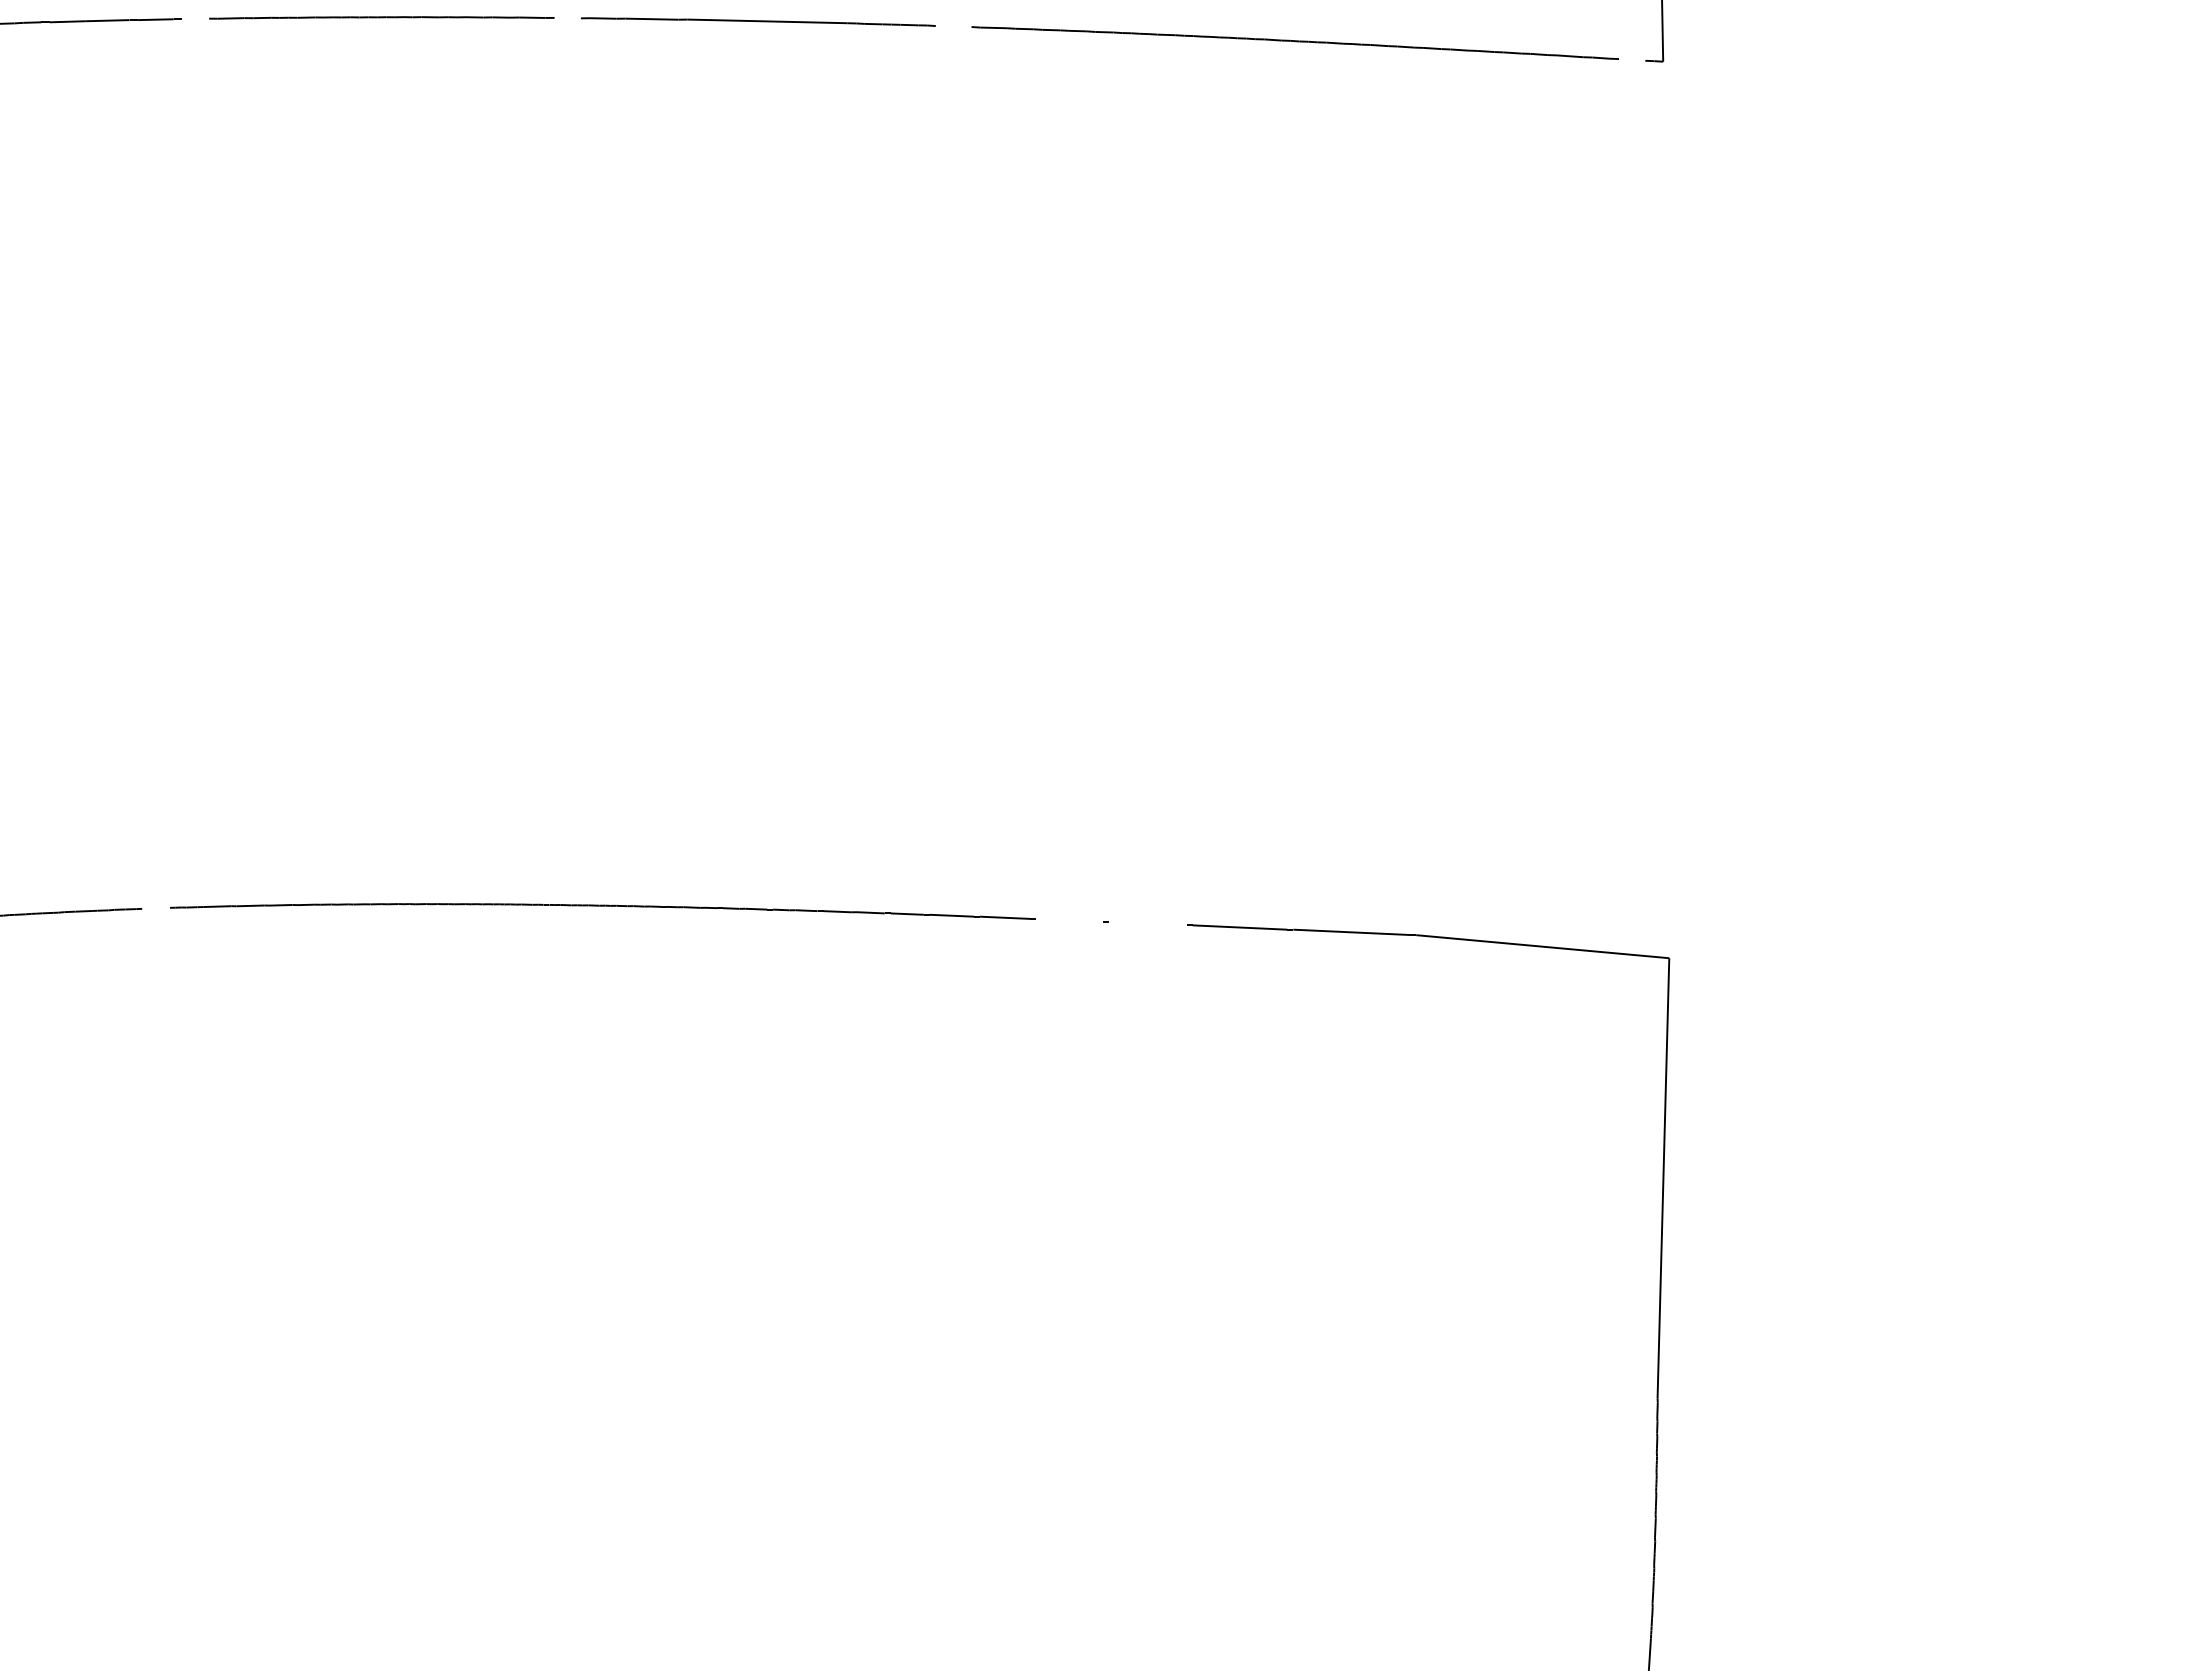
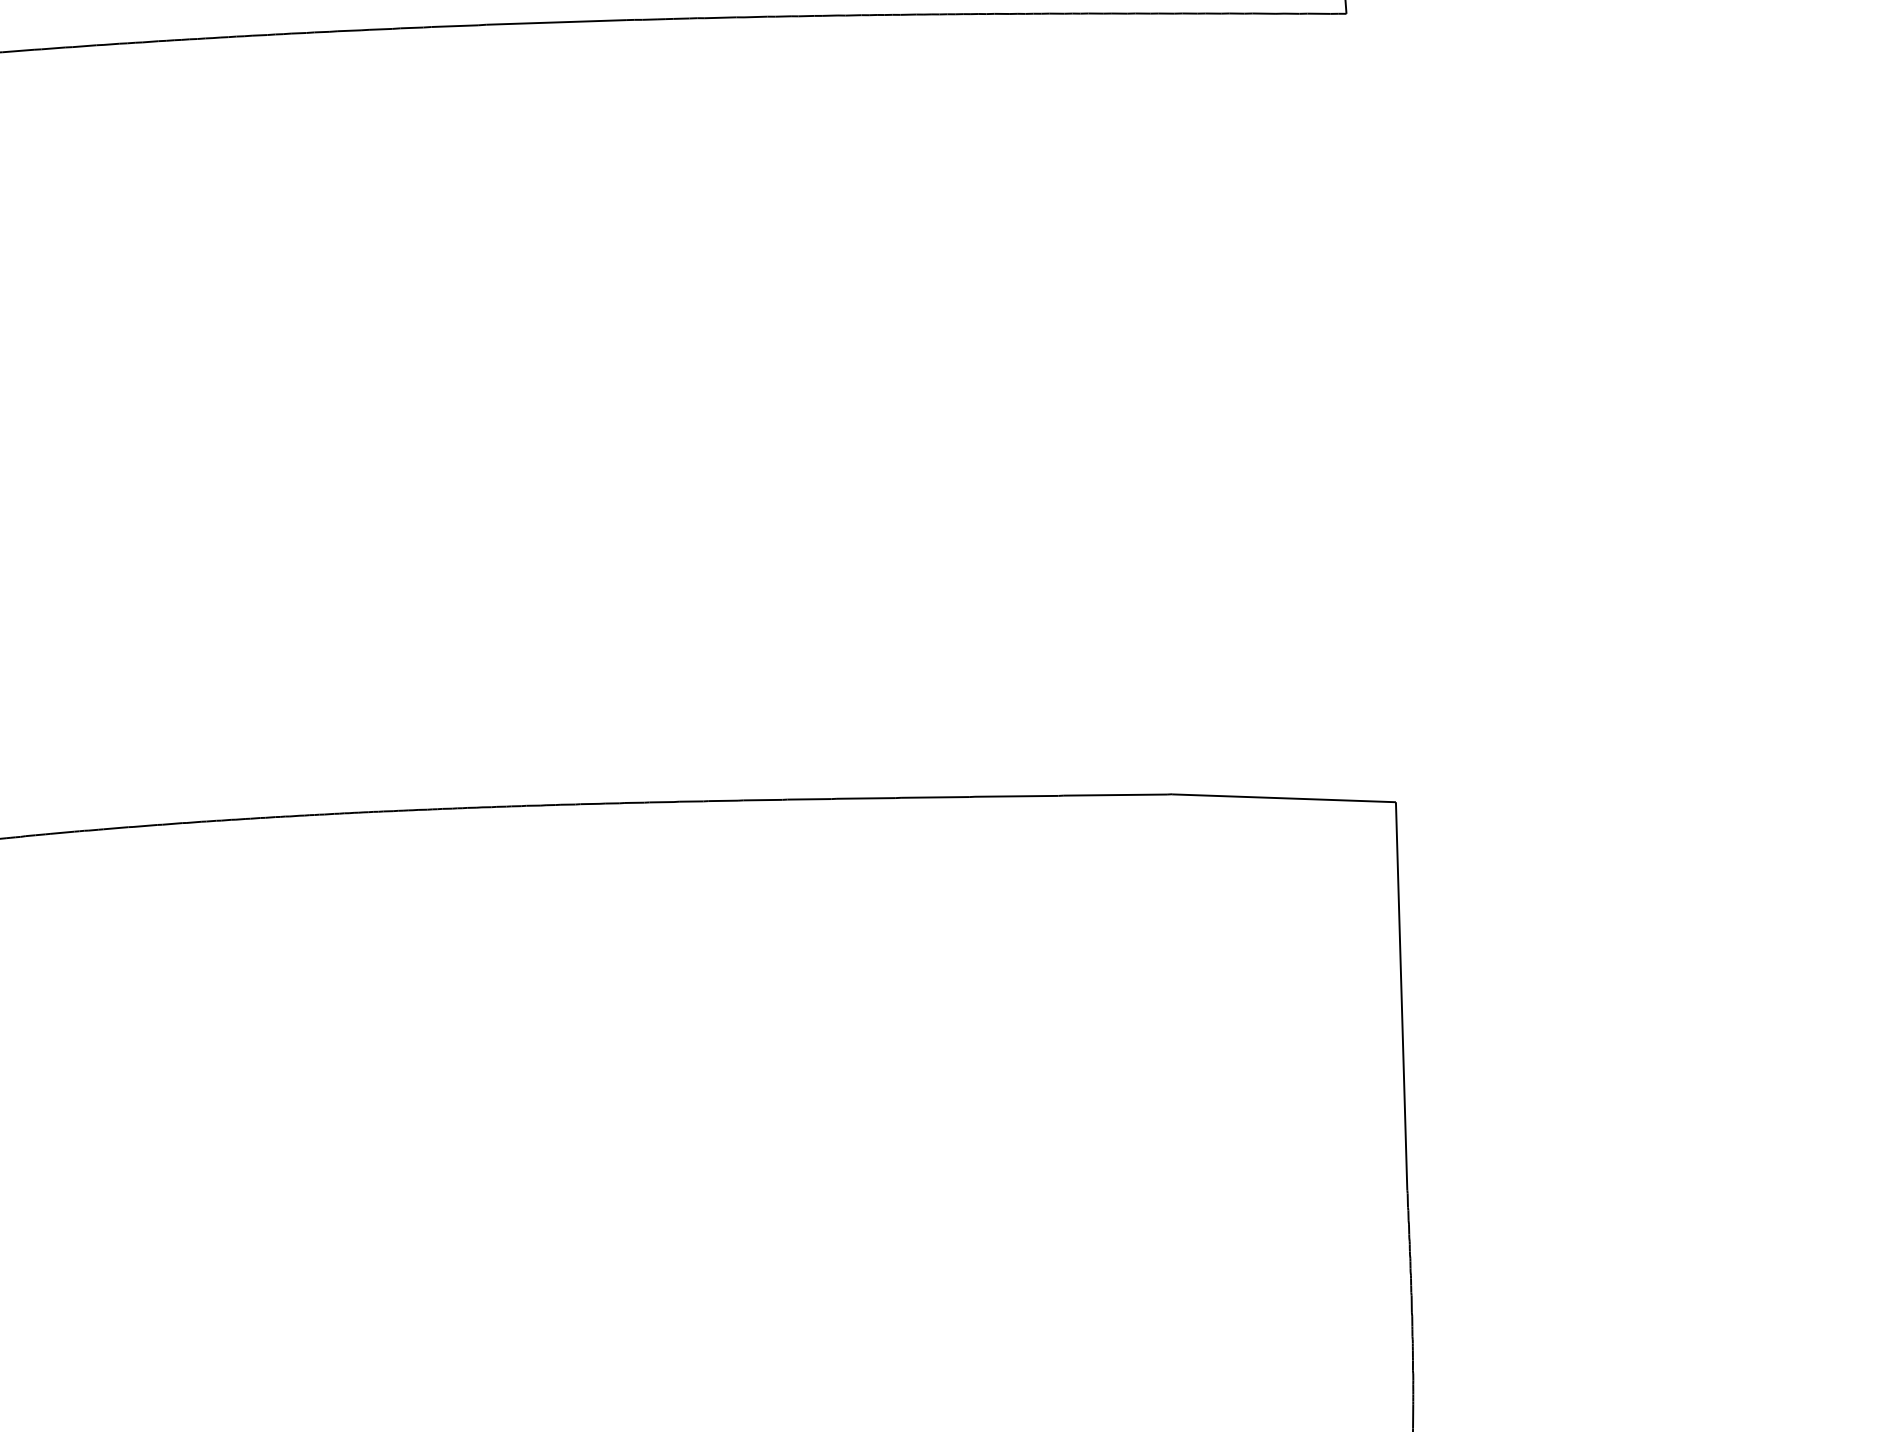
line: (567, 17) -> (380, 28), added
line: (195, 18) -> (53, 48), added
line: (953, 26) -> (720, 17), added
line: (1632, 59) -> (1319, 13), added
line: (156, 907) -> (62, 832), added
line: (1069, 919) -> (866, 797), added
line: (1147, 923) -> (935, 797), added

